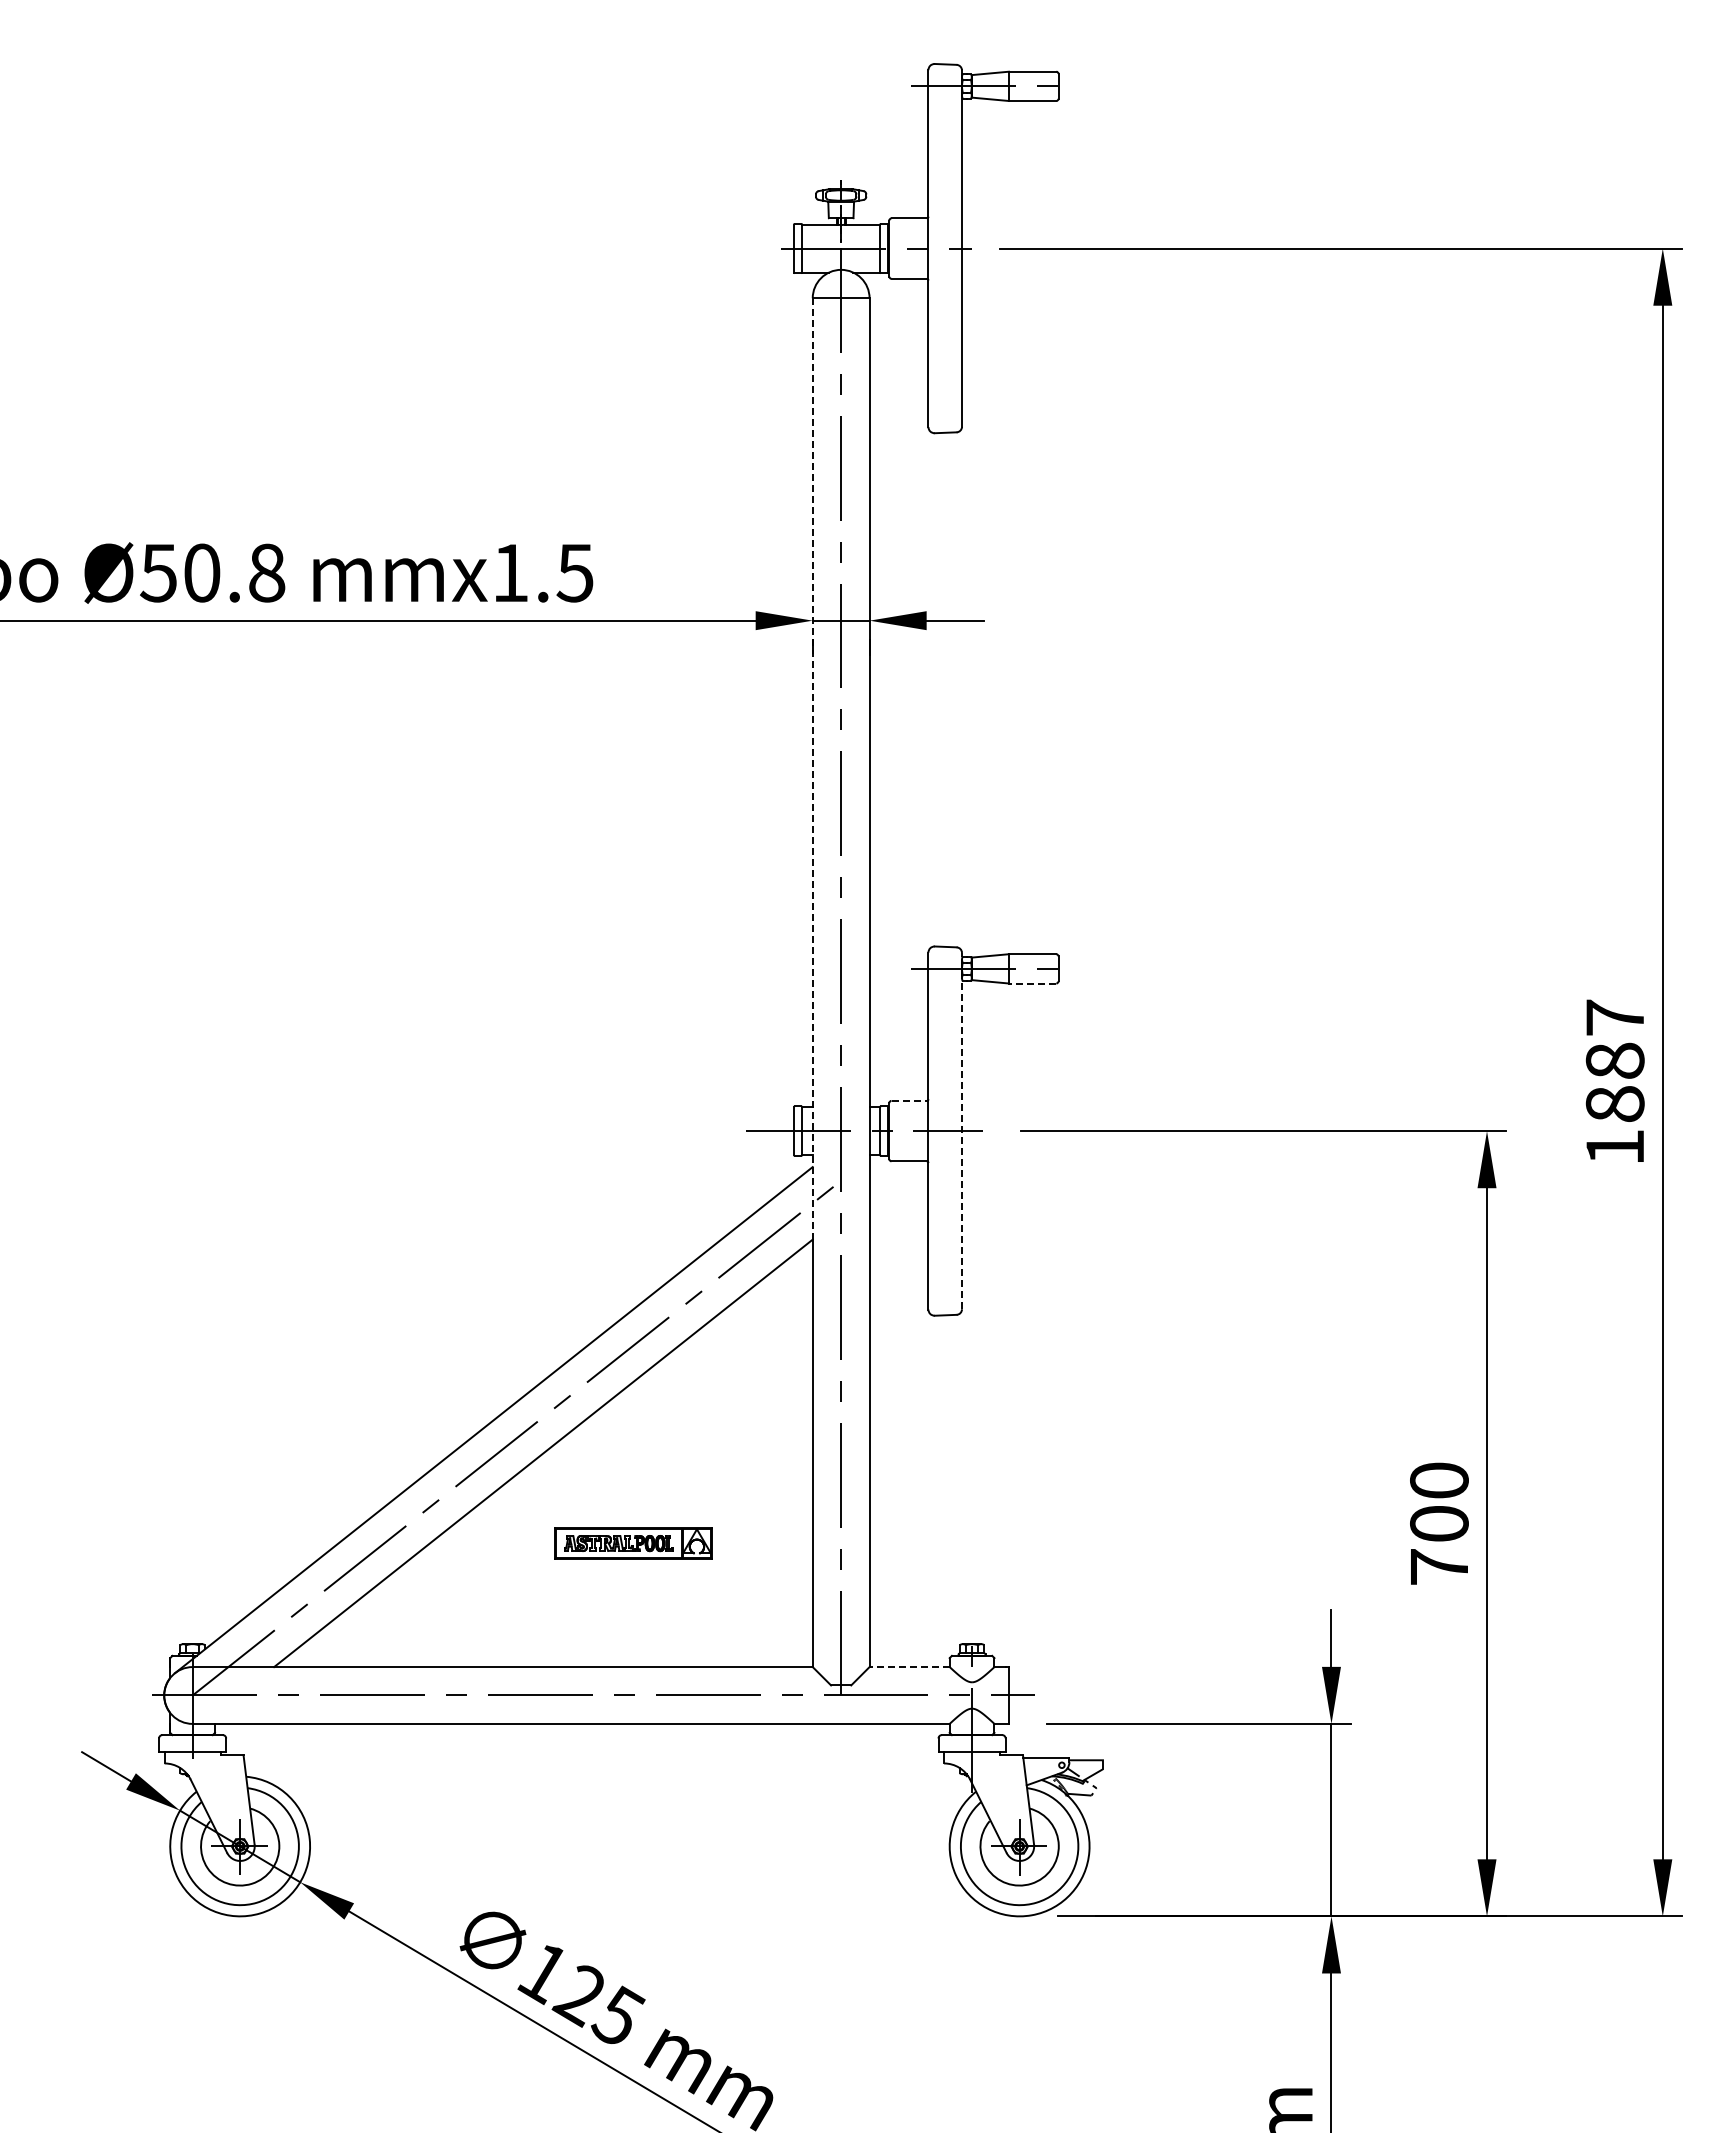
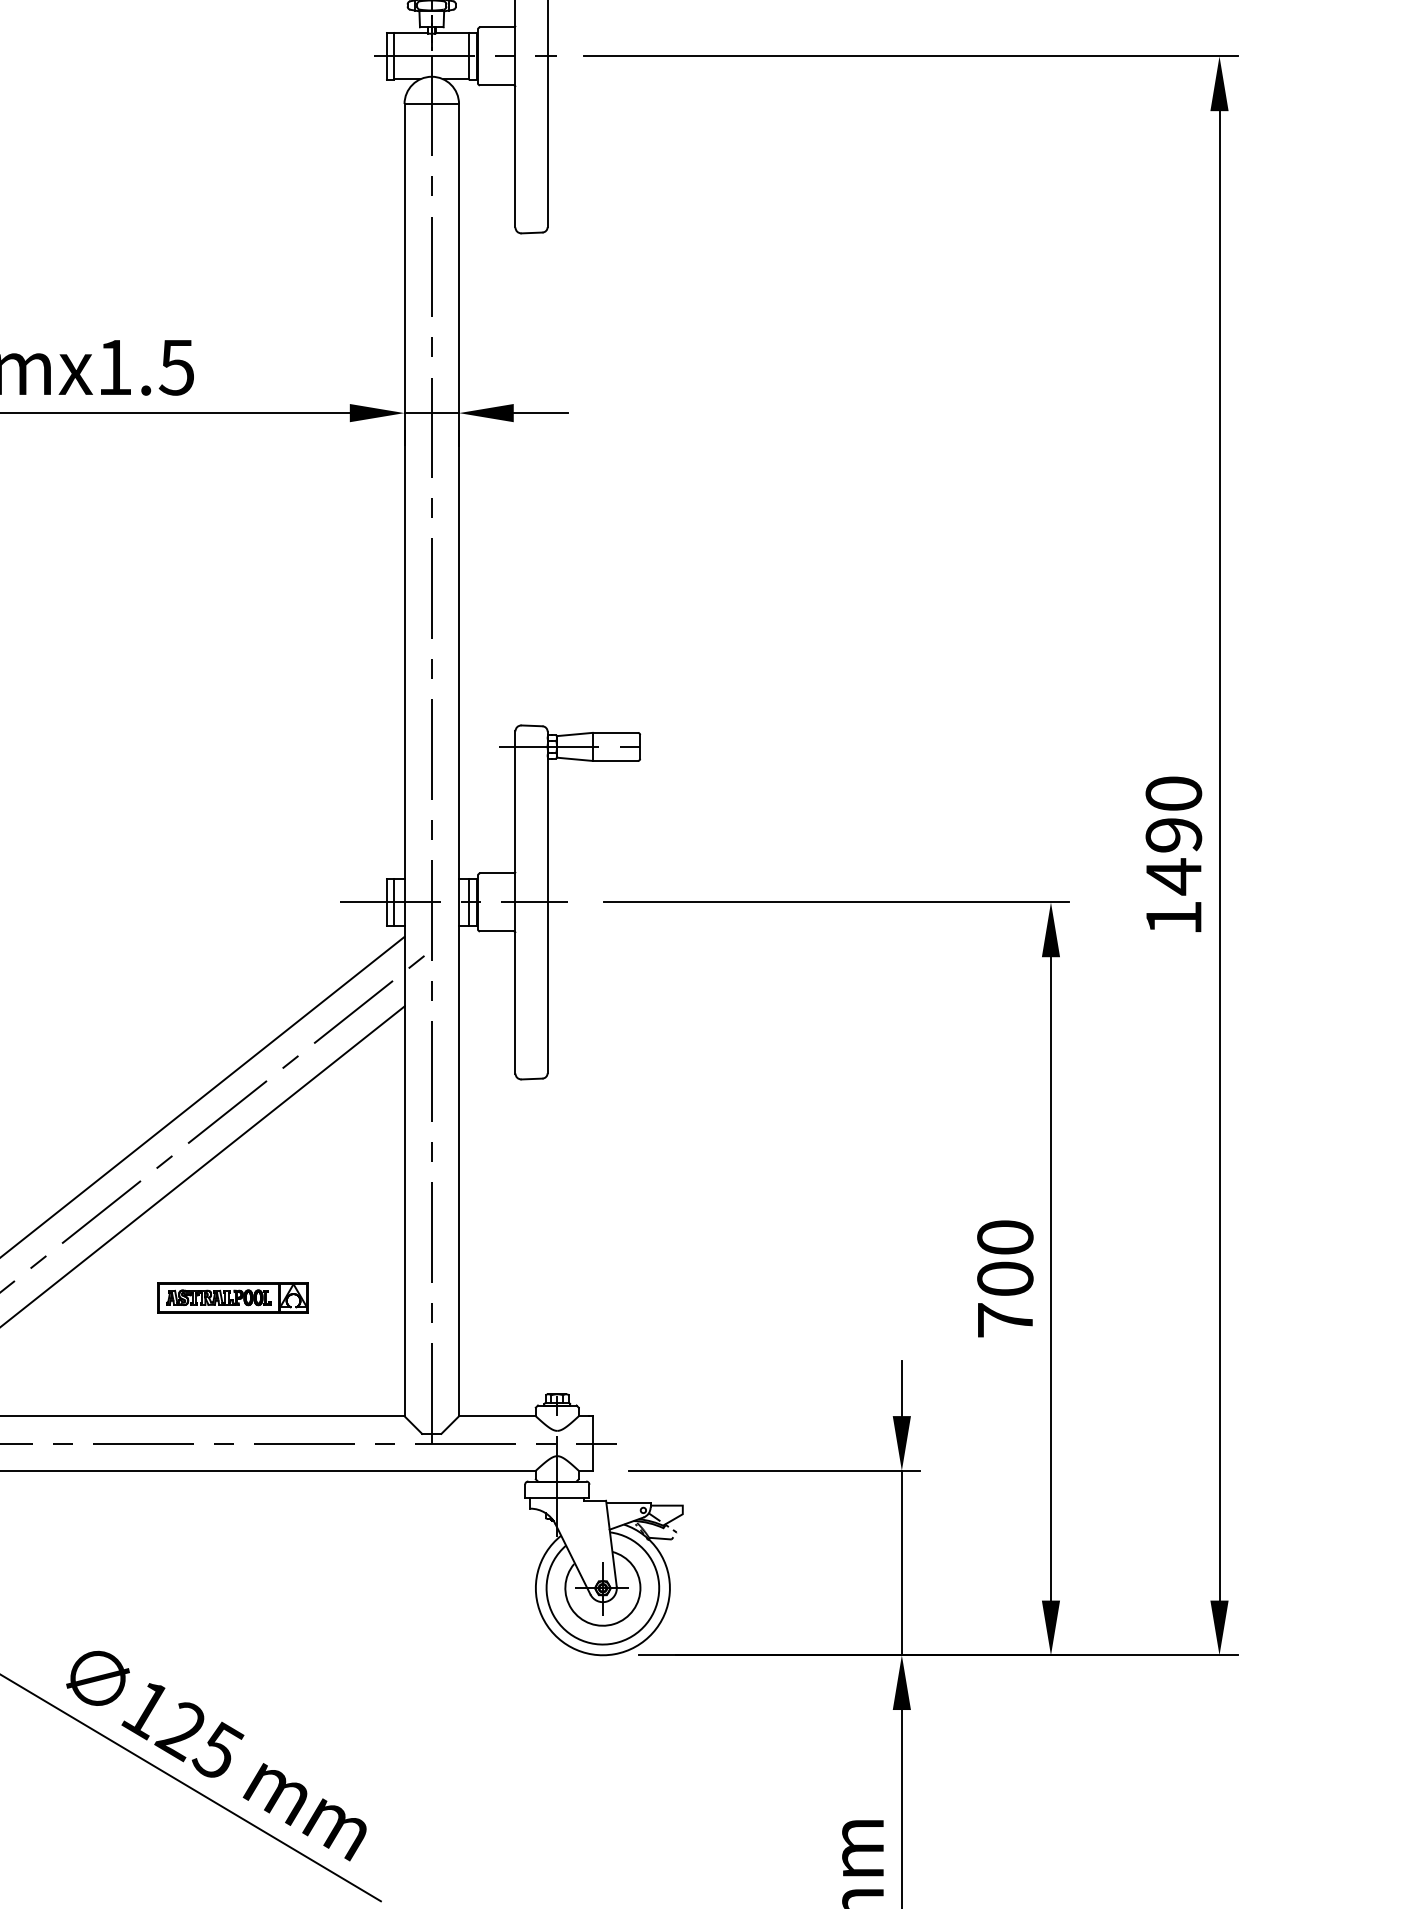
line: (812, 768) -> (404, 554), dashed -> solid
line: (1032, 983) -> (615, 760), dashed -> solid
text: (1614, 1061) -> (1173, 835), 1887 -> 1490
line: (909, 1100) -> (497, 873), dashed -> solid
line: (962, 1130) -> (548, 901), dashed -> solid
line: (909, 1667) -> (497, 1416), dashed -> solid

